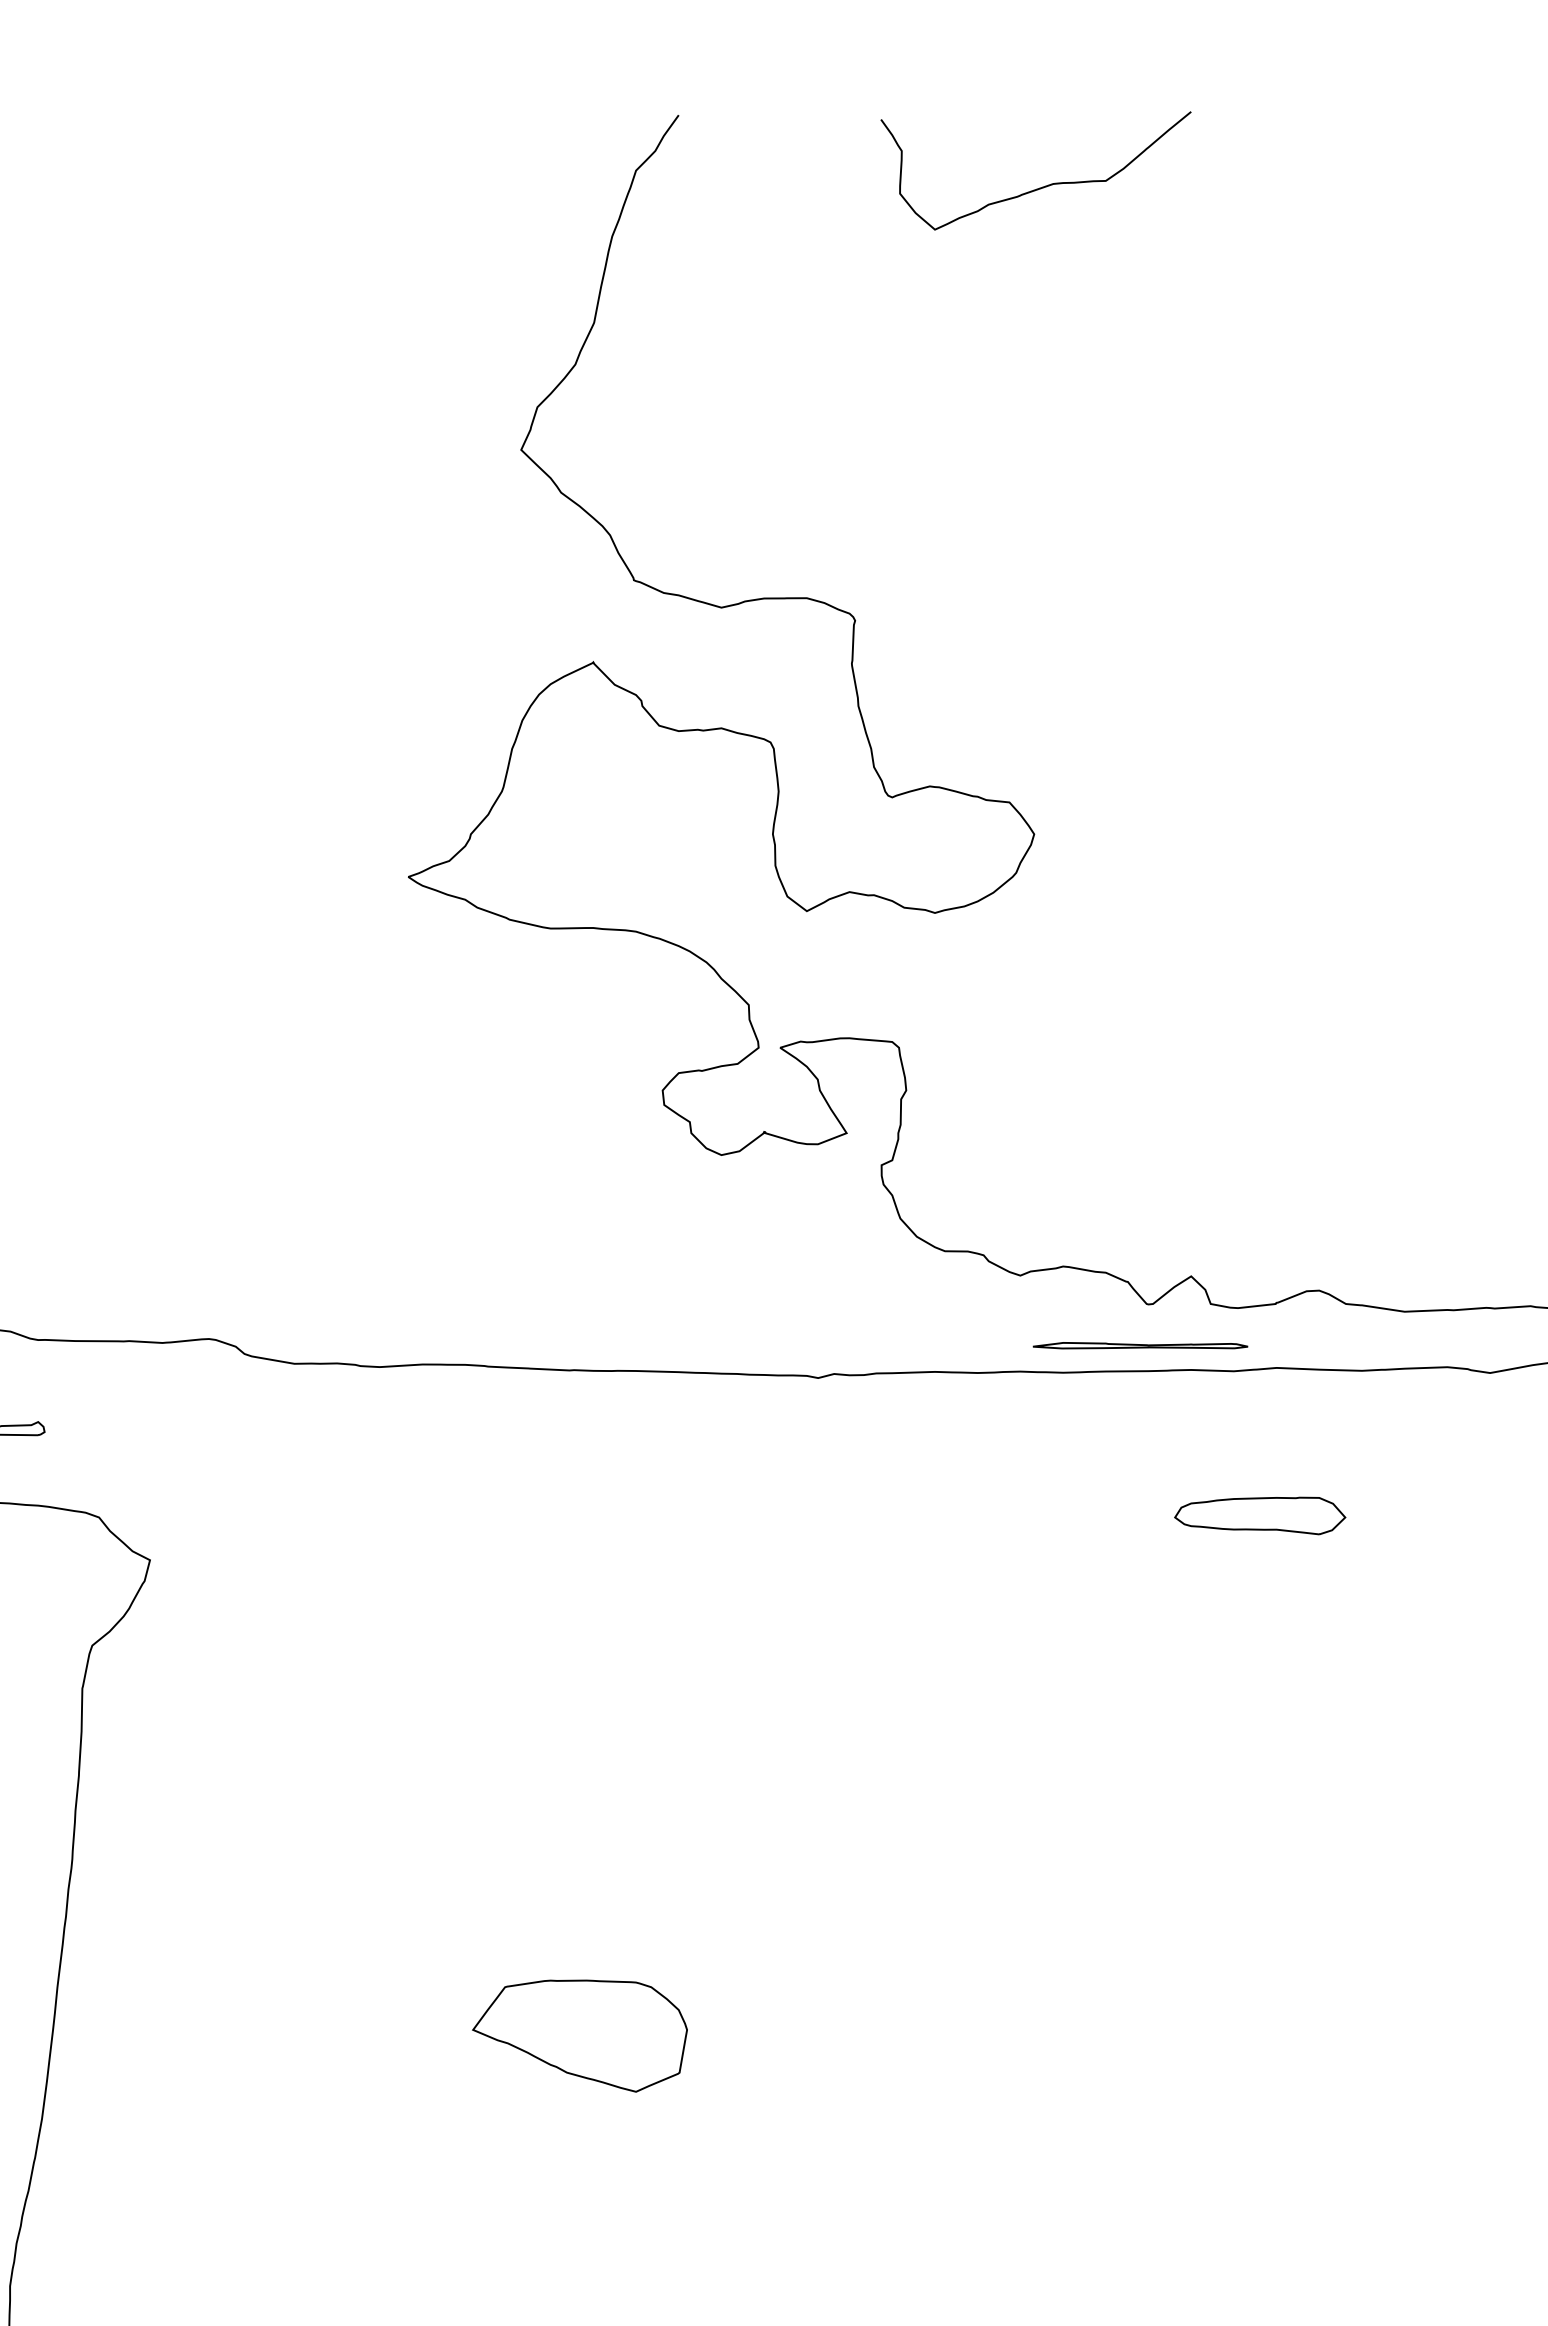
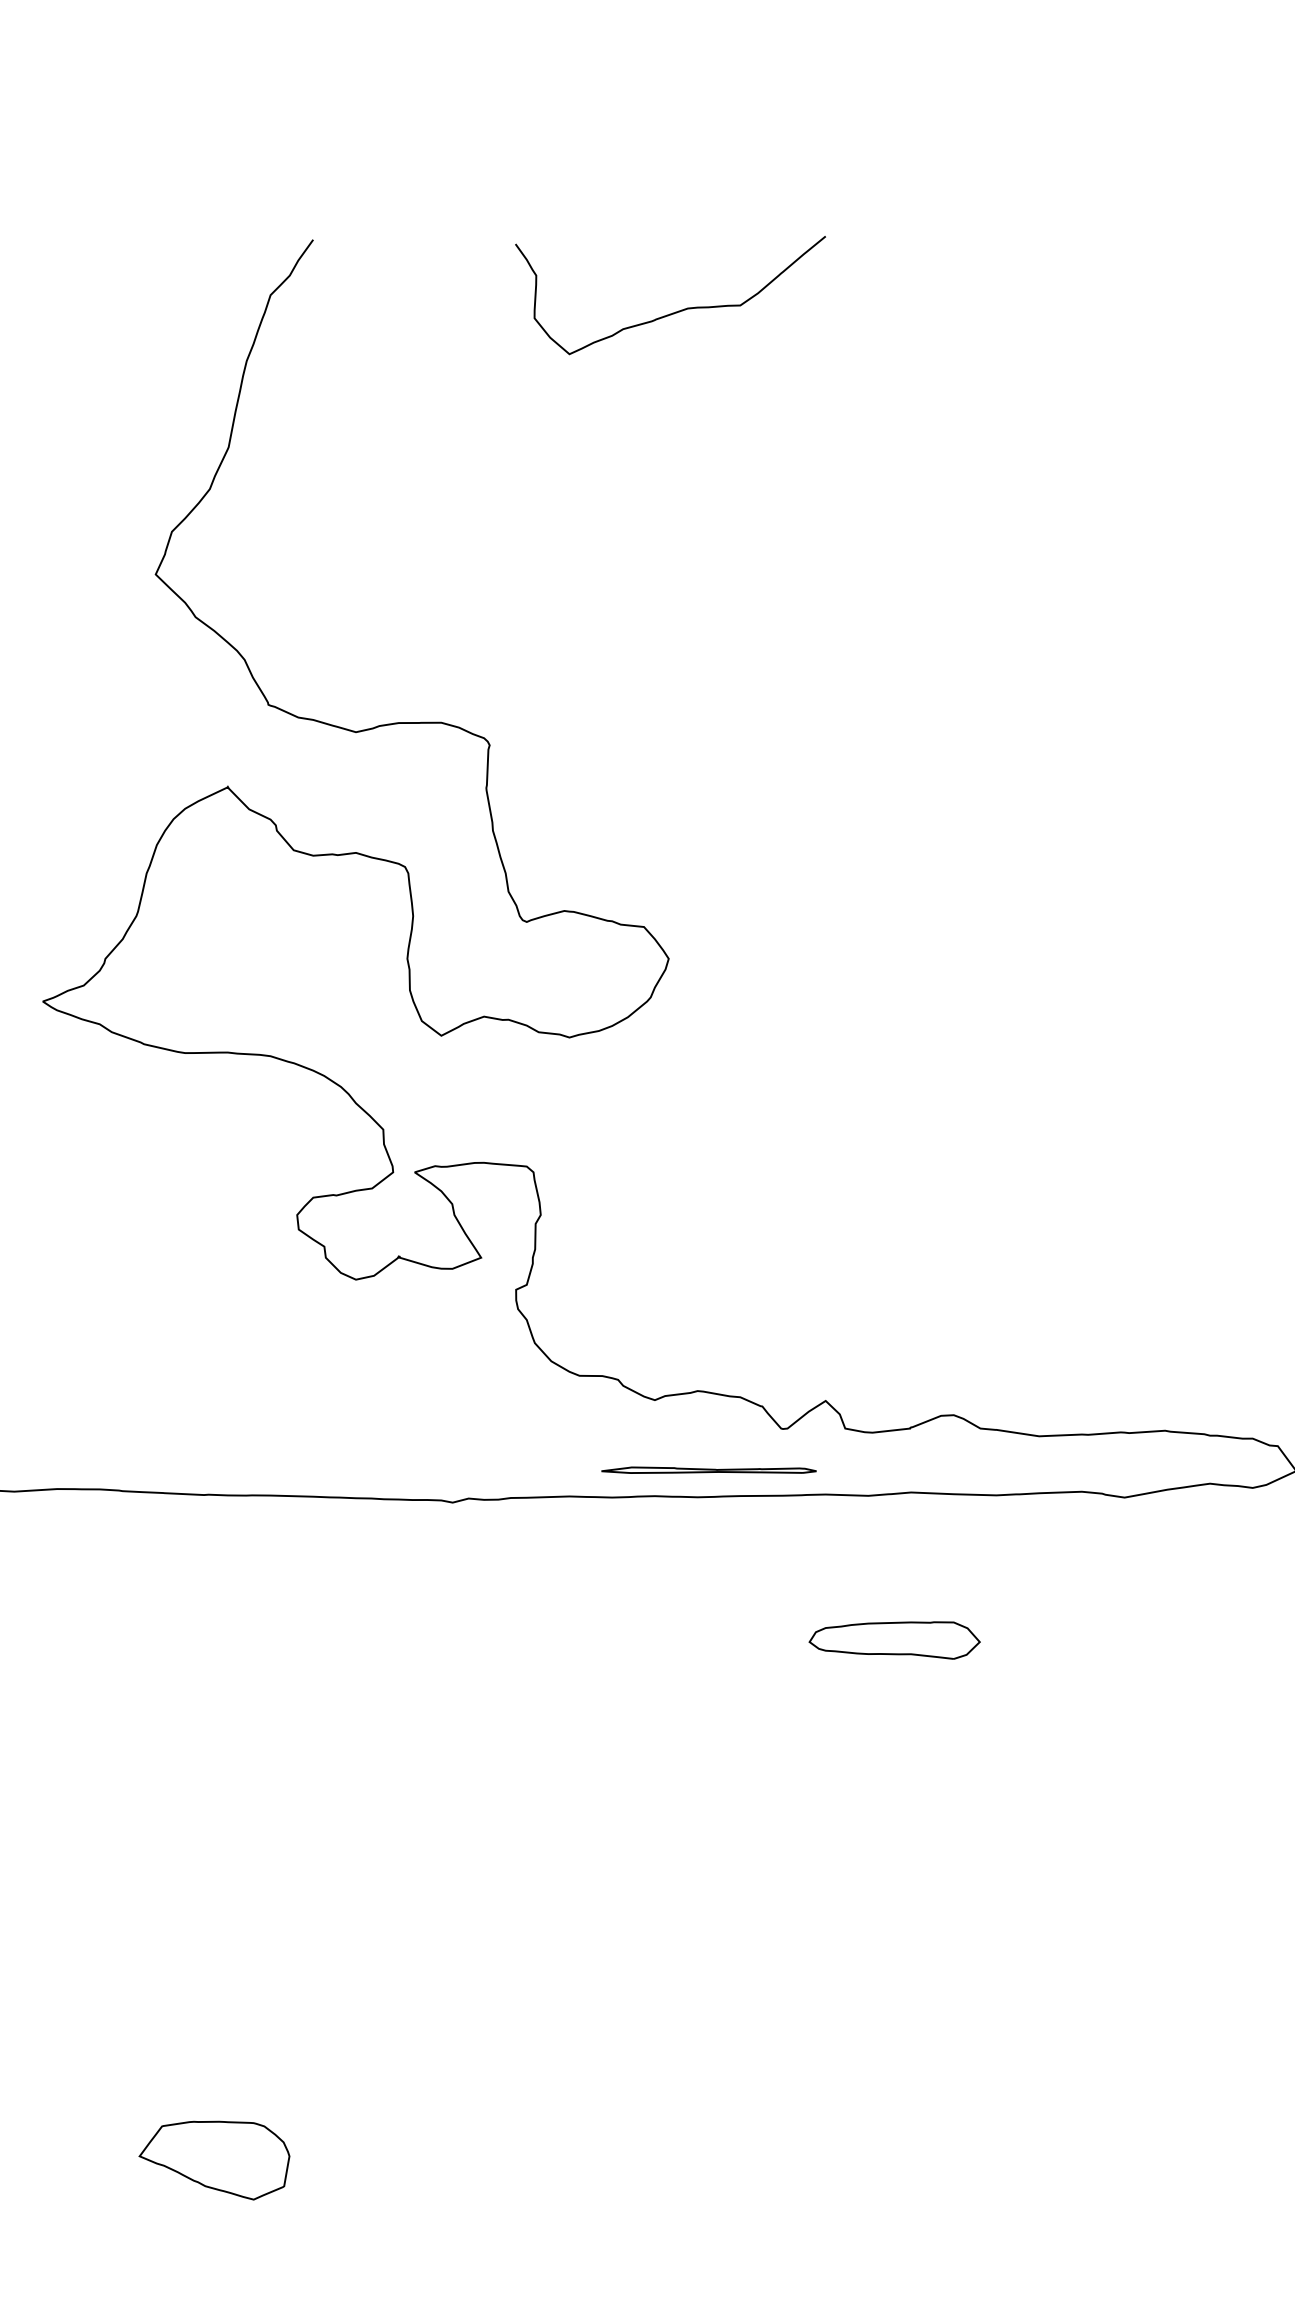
part: (1140, 1345) -> (709, 1470), moved
part: (579, 2035) -> (214, 2160), size x0.7

